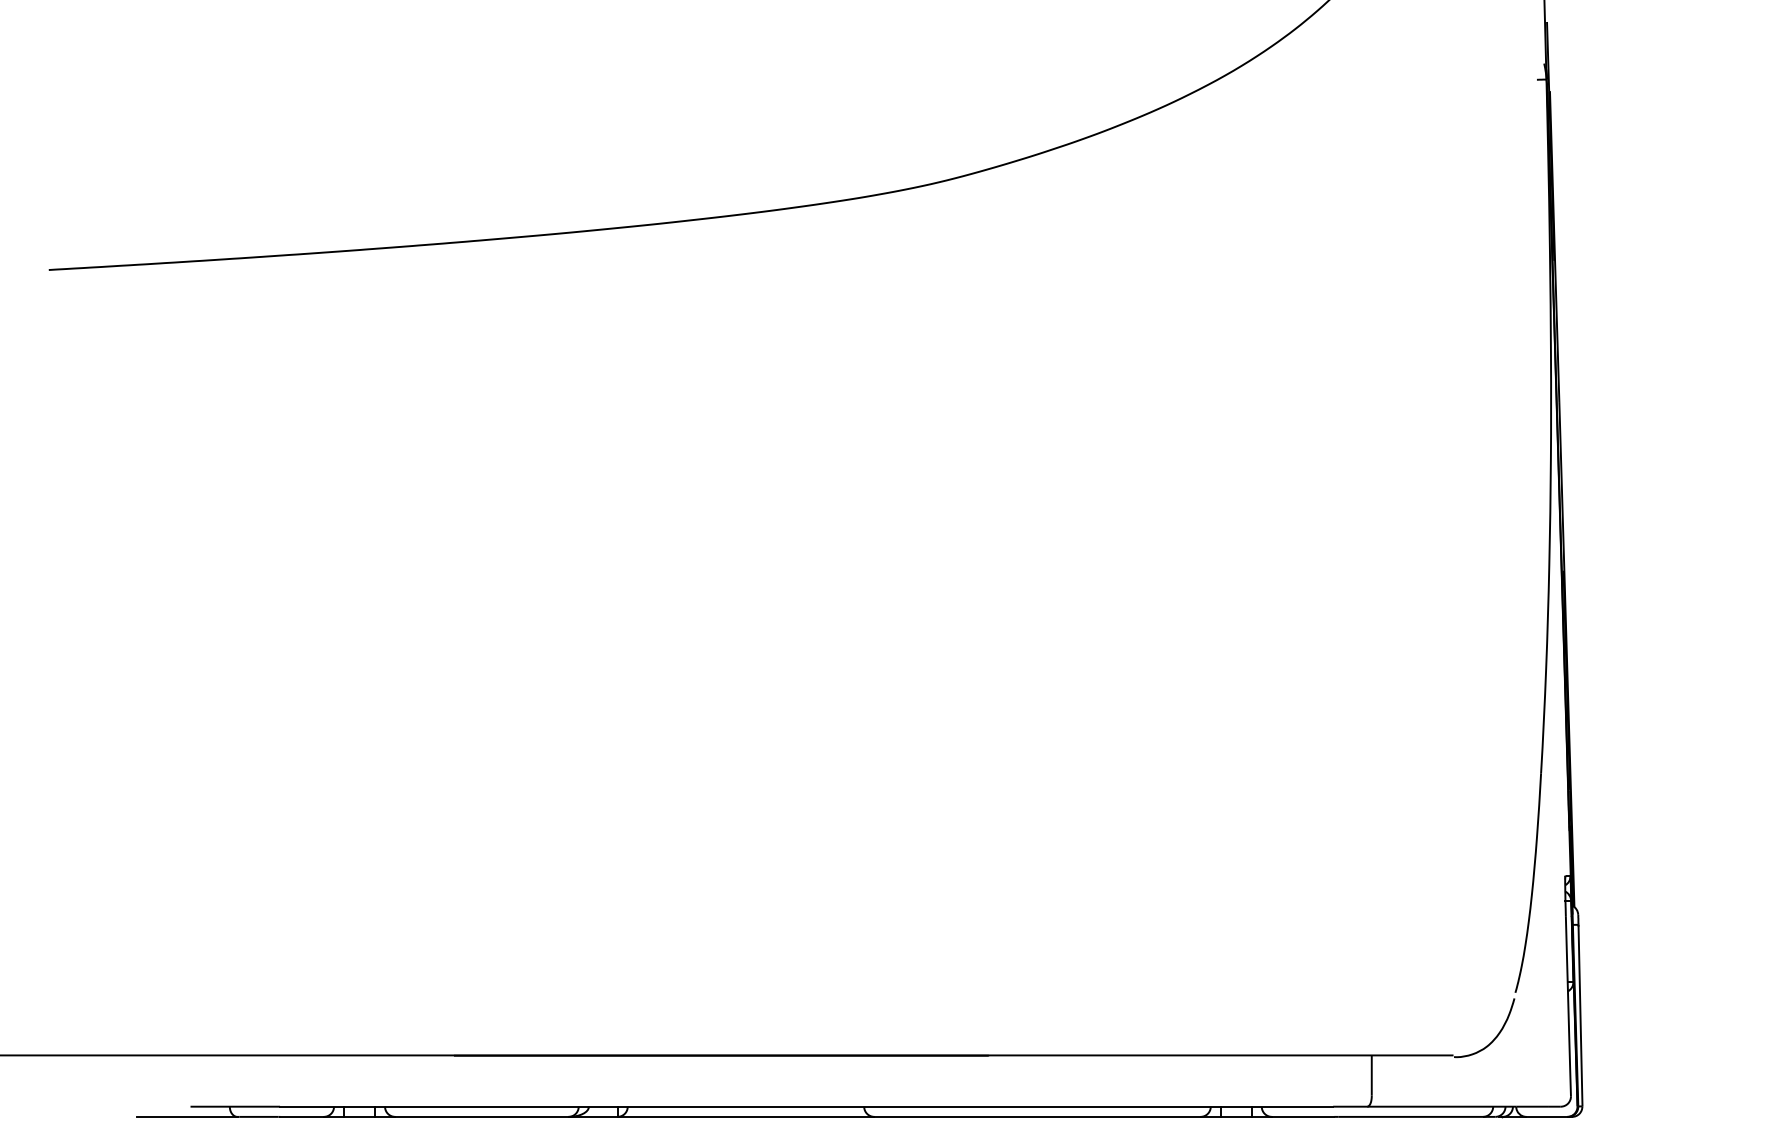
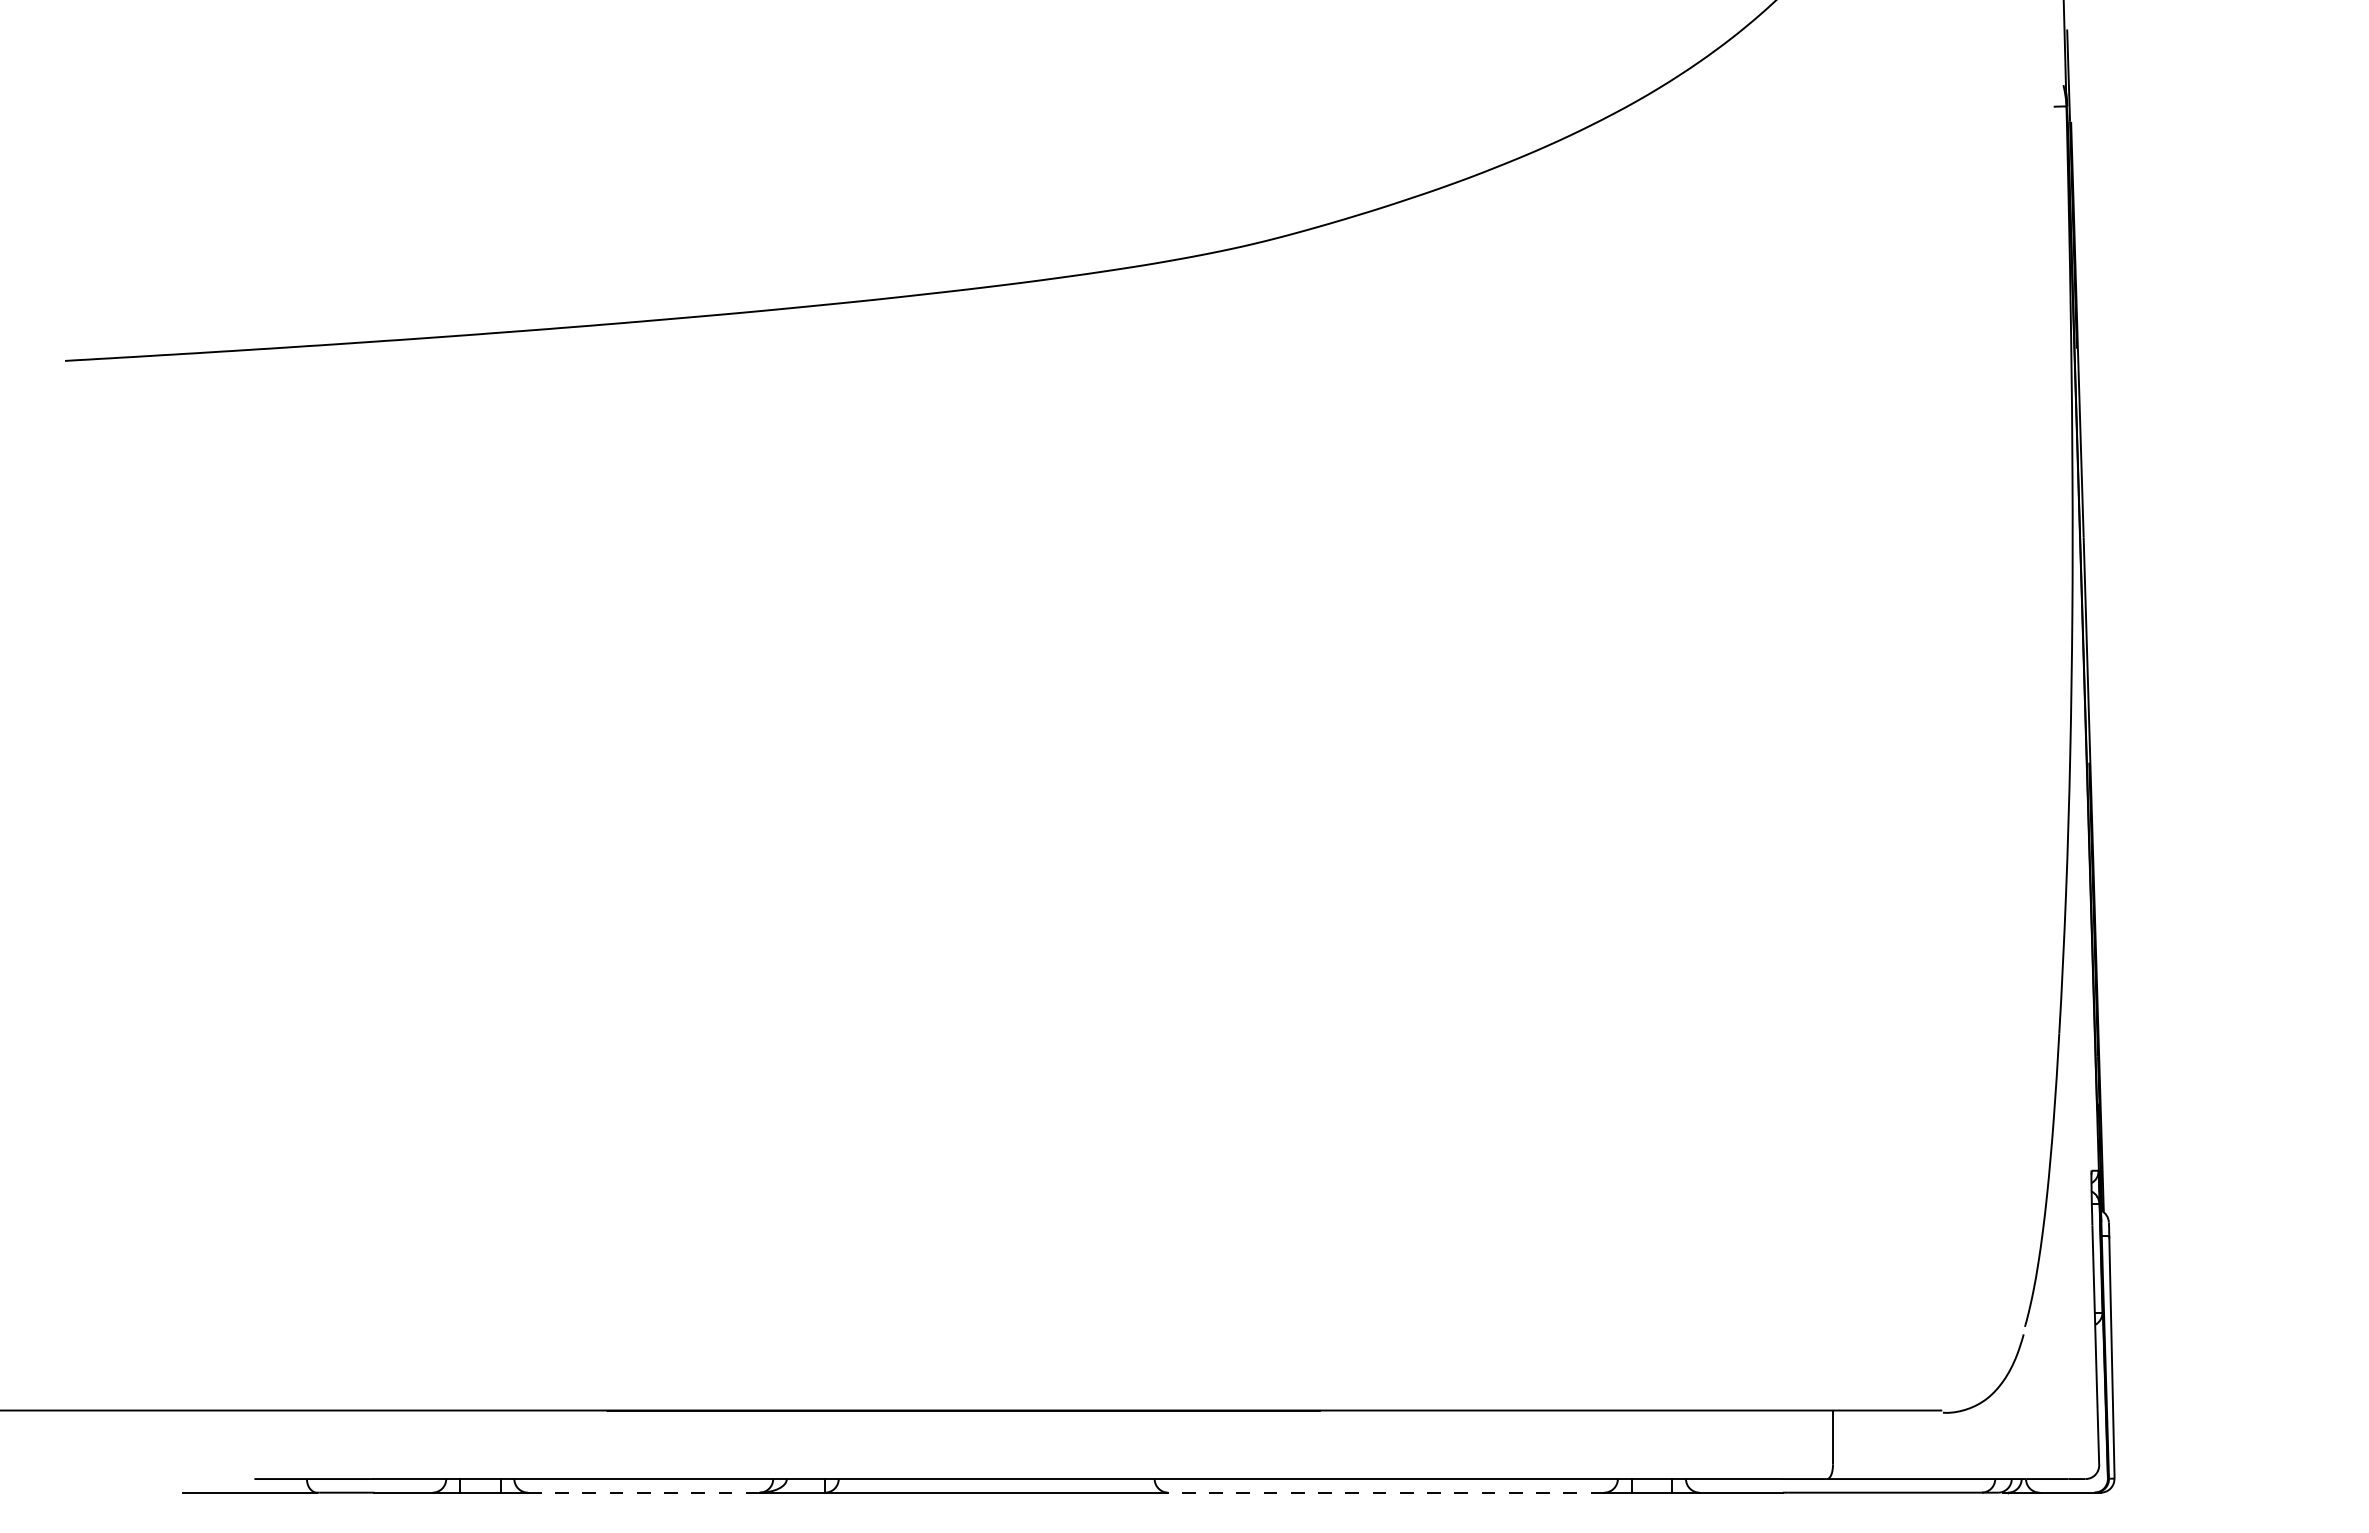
line: (481, 1116) -> (643, 1492), solid -> dashed
line: (1037, 1116) -> (1386, 1492), solid -> dashed

